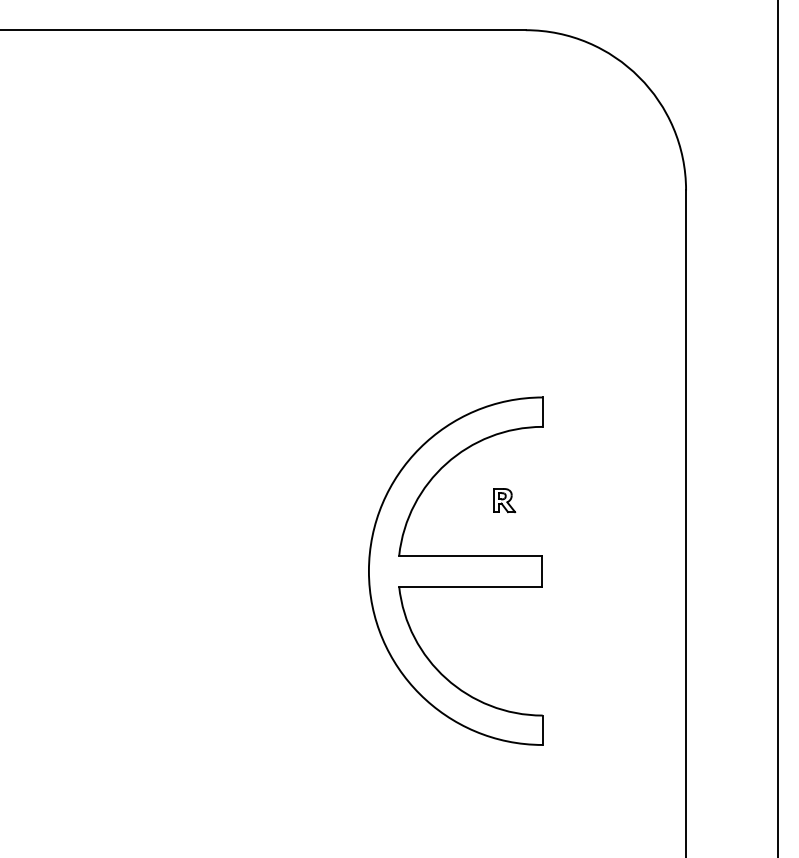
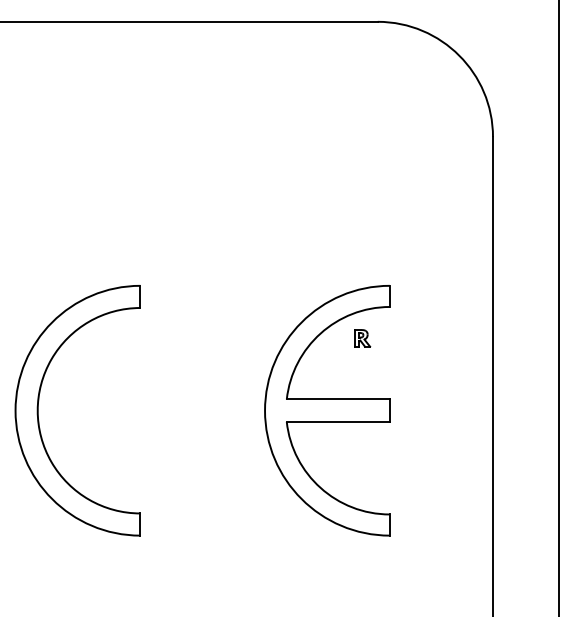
part: (504, 500) -> (362, 338), moved
part: (53, 570) -> (38, 410), added

